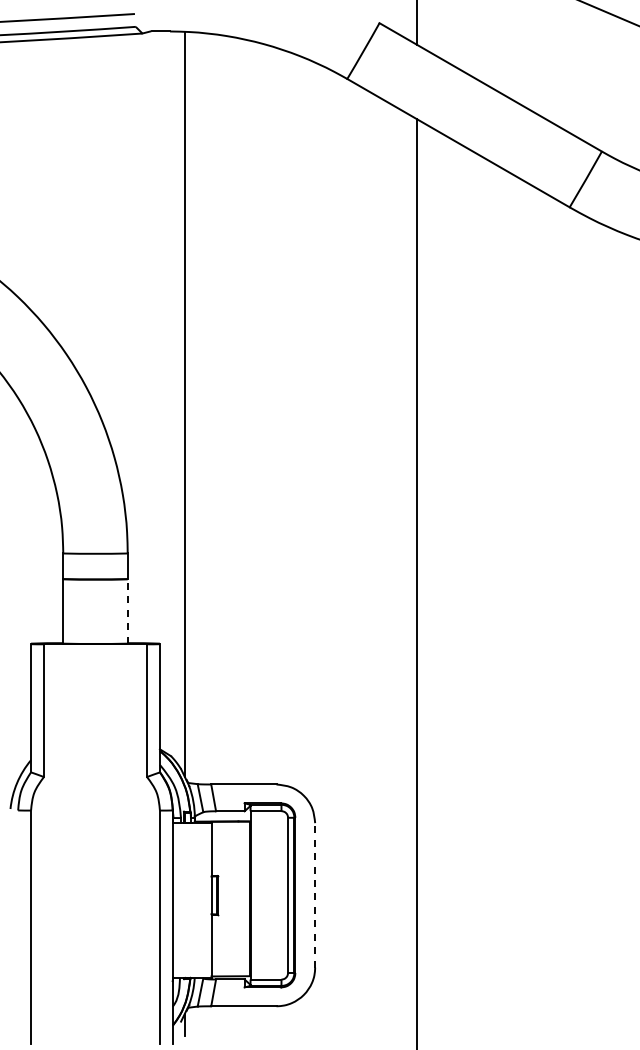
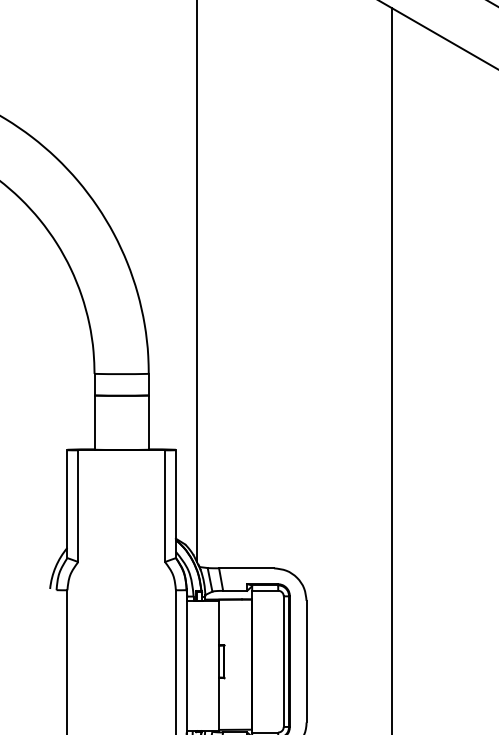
line: (127, 610) -> (148, 421), dashed -> solid
line: (315, 894) -> (306, 660), dashed -> solid

